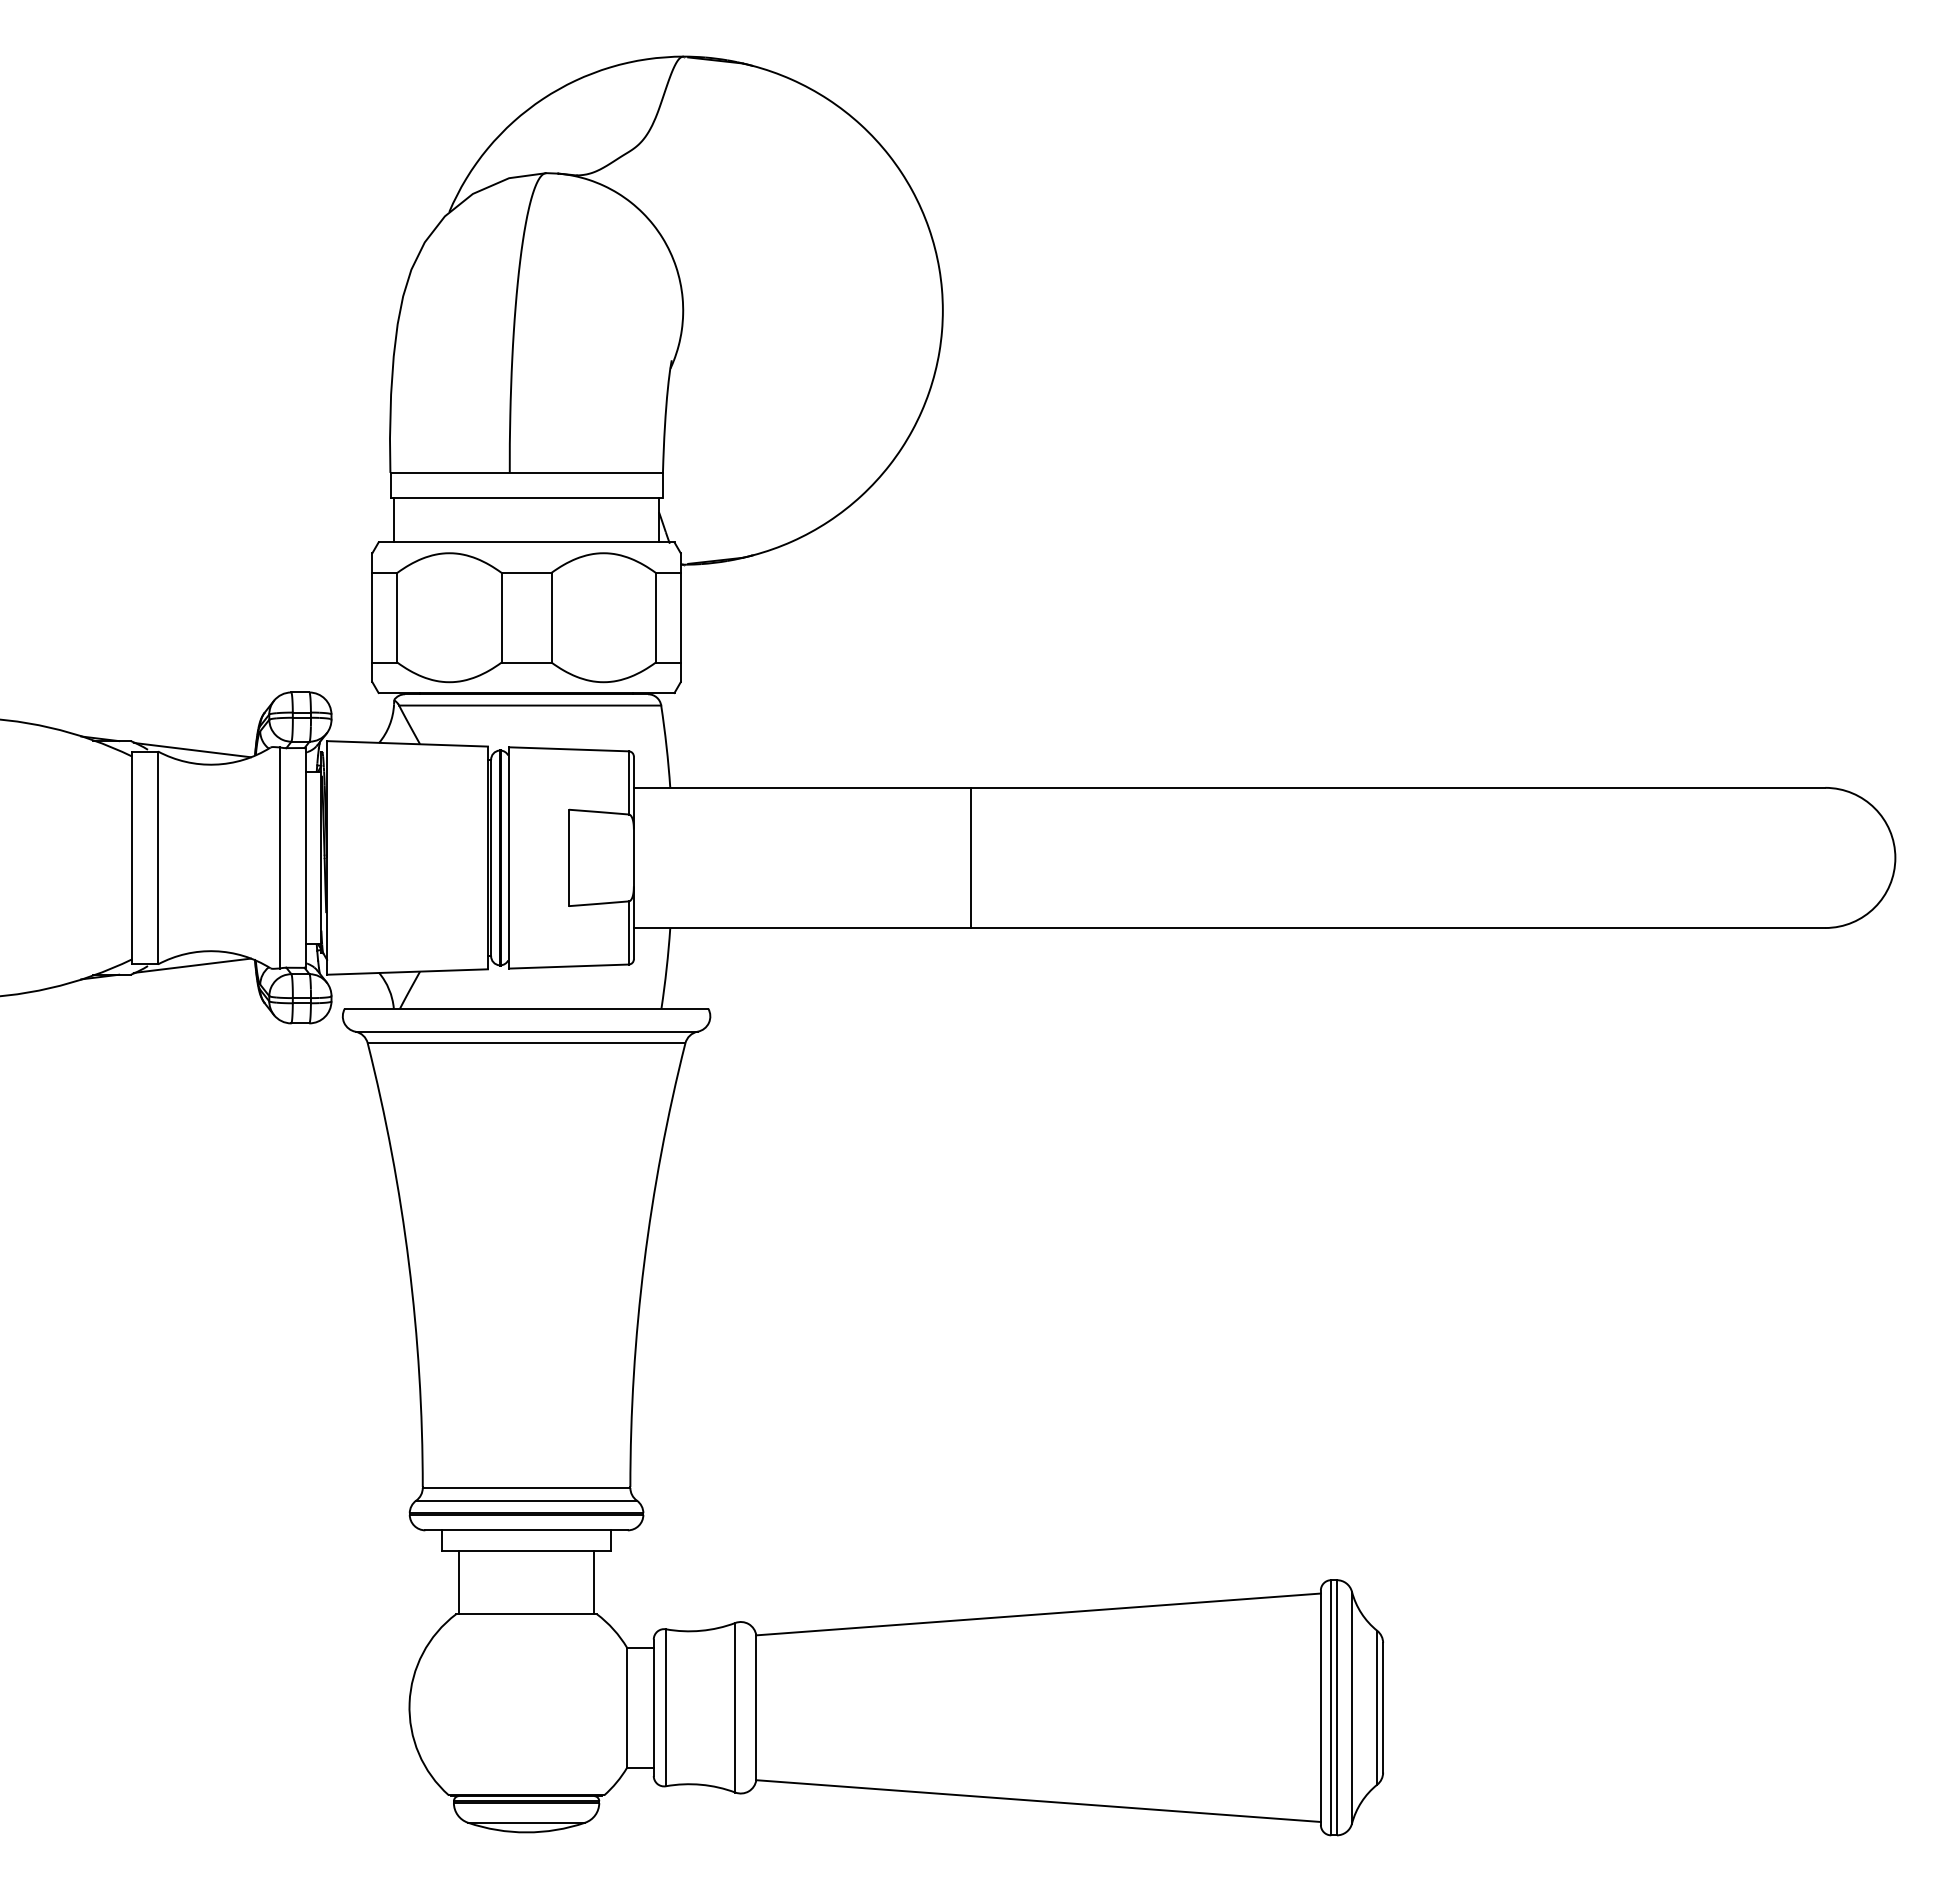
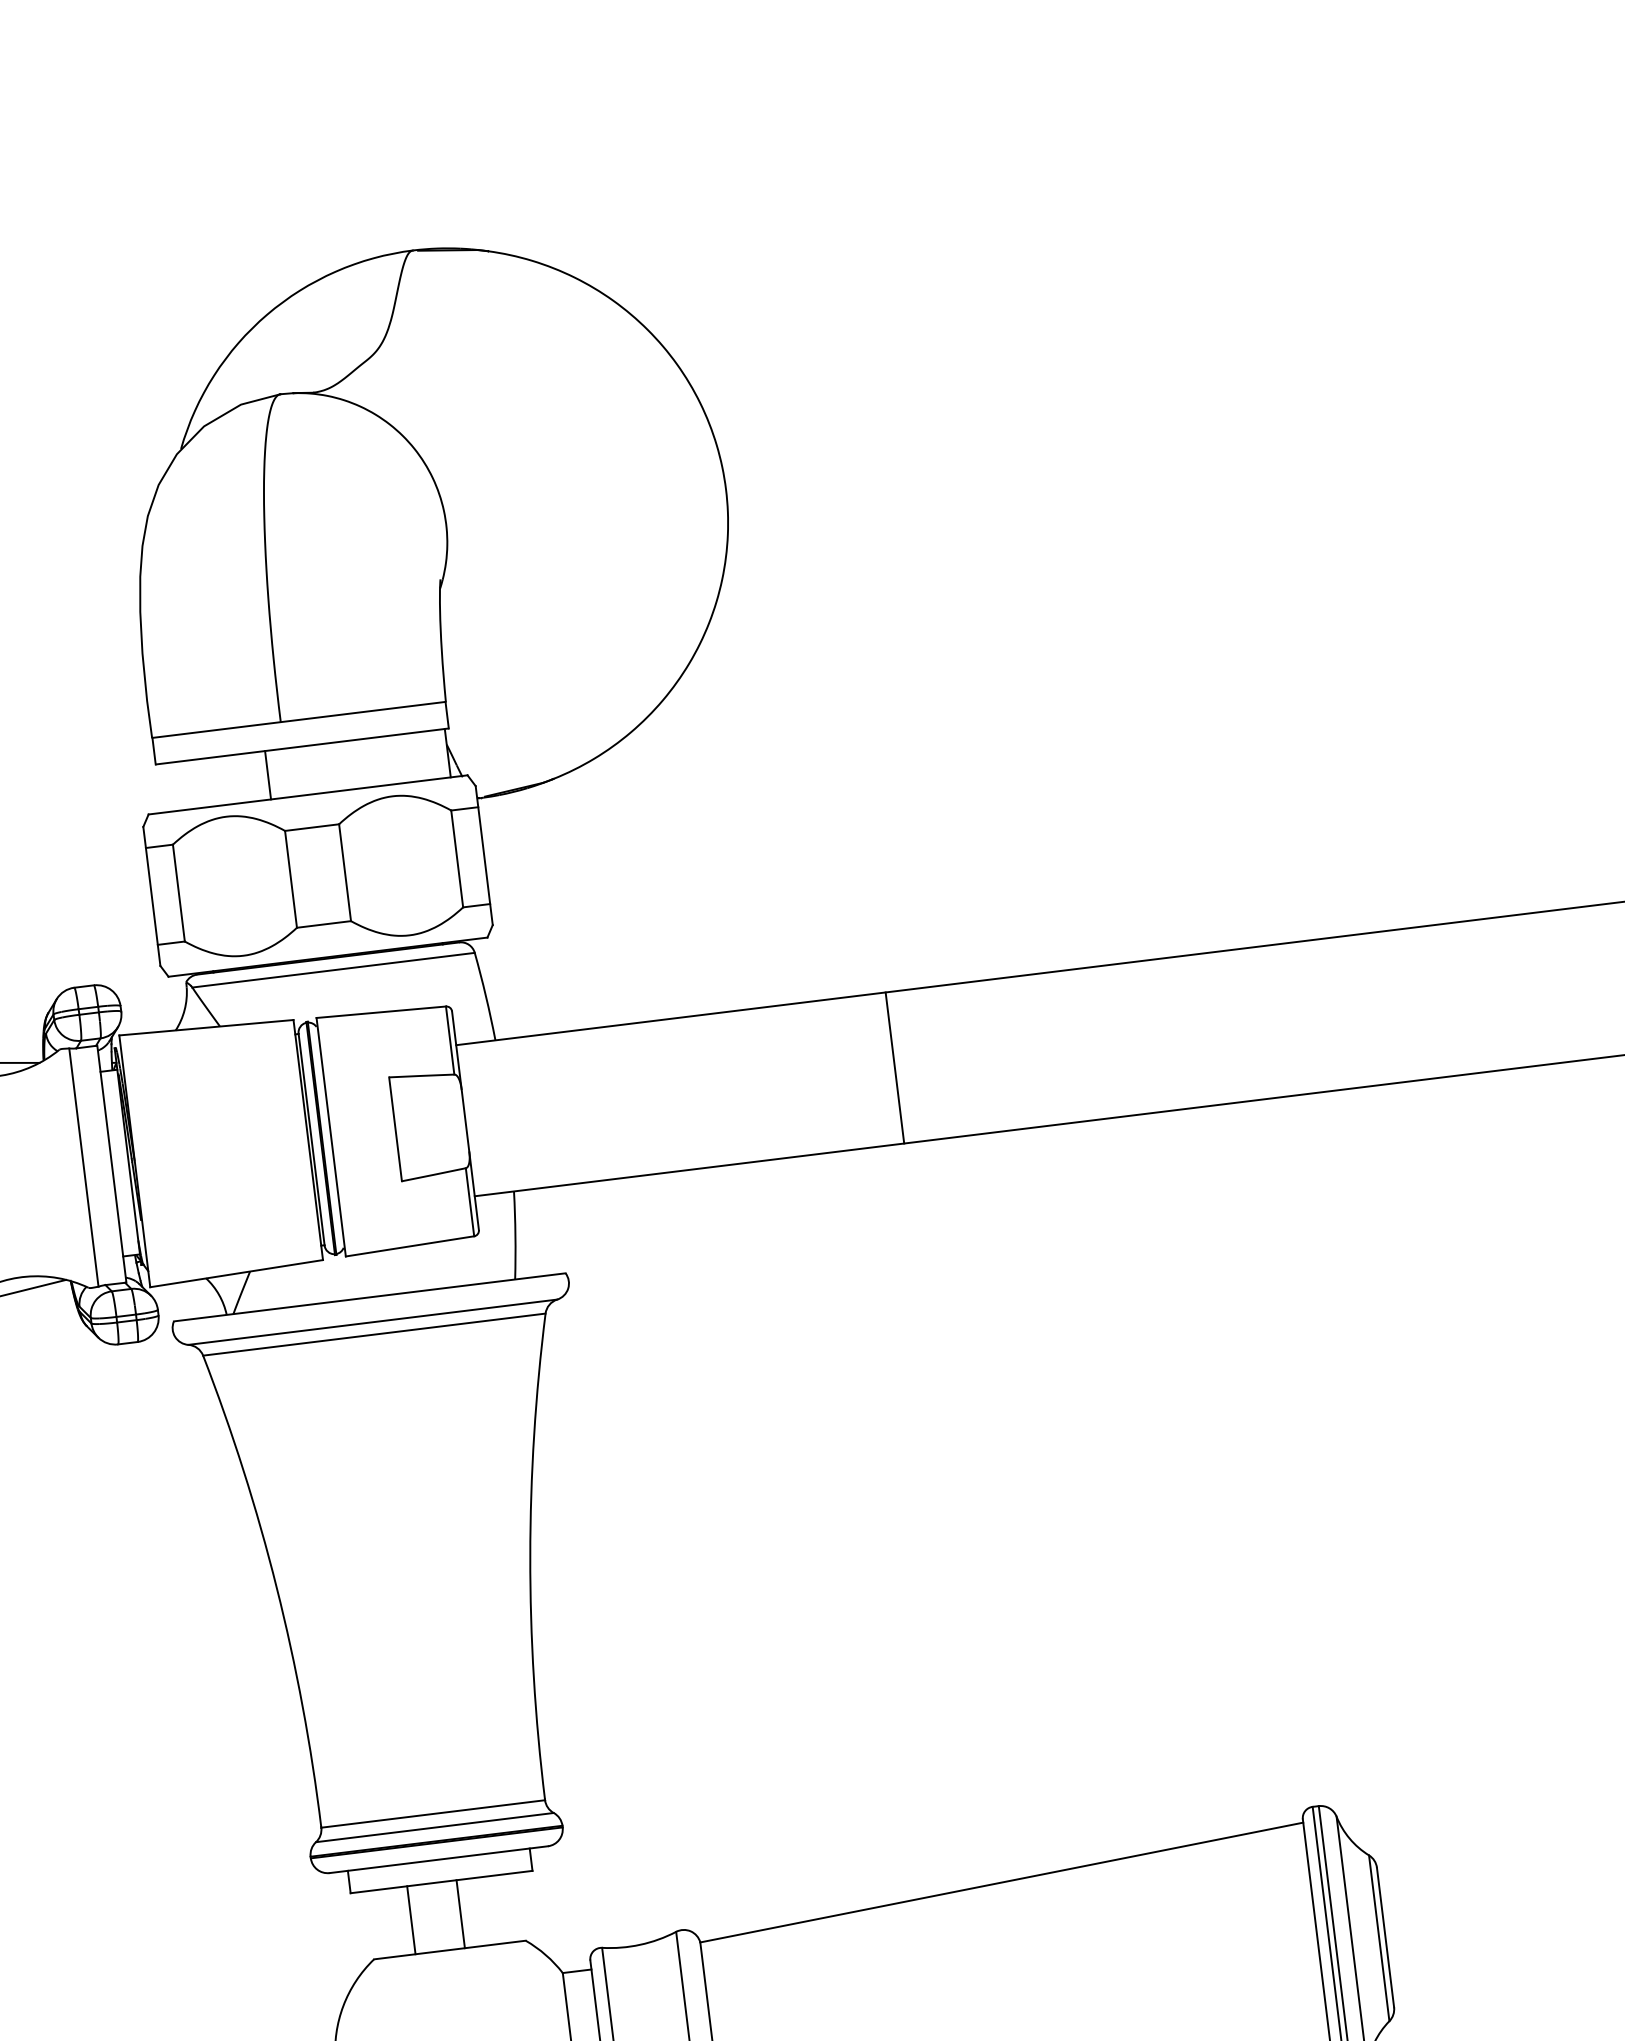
line: (394, 519) -> (268, 774), moved
line: (971, 857) -> (895, 1067), moved
line: (459, 1582) -> (460, 1914), moved
line: (593, 1582) -> (411, 1920), moved

